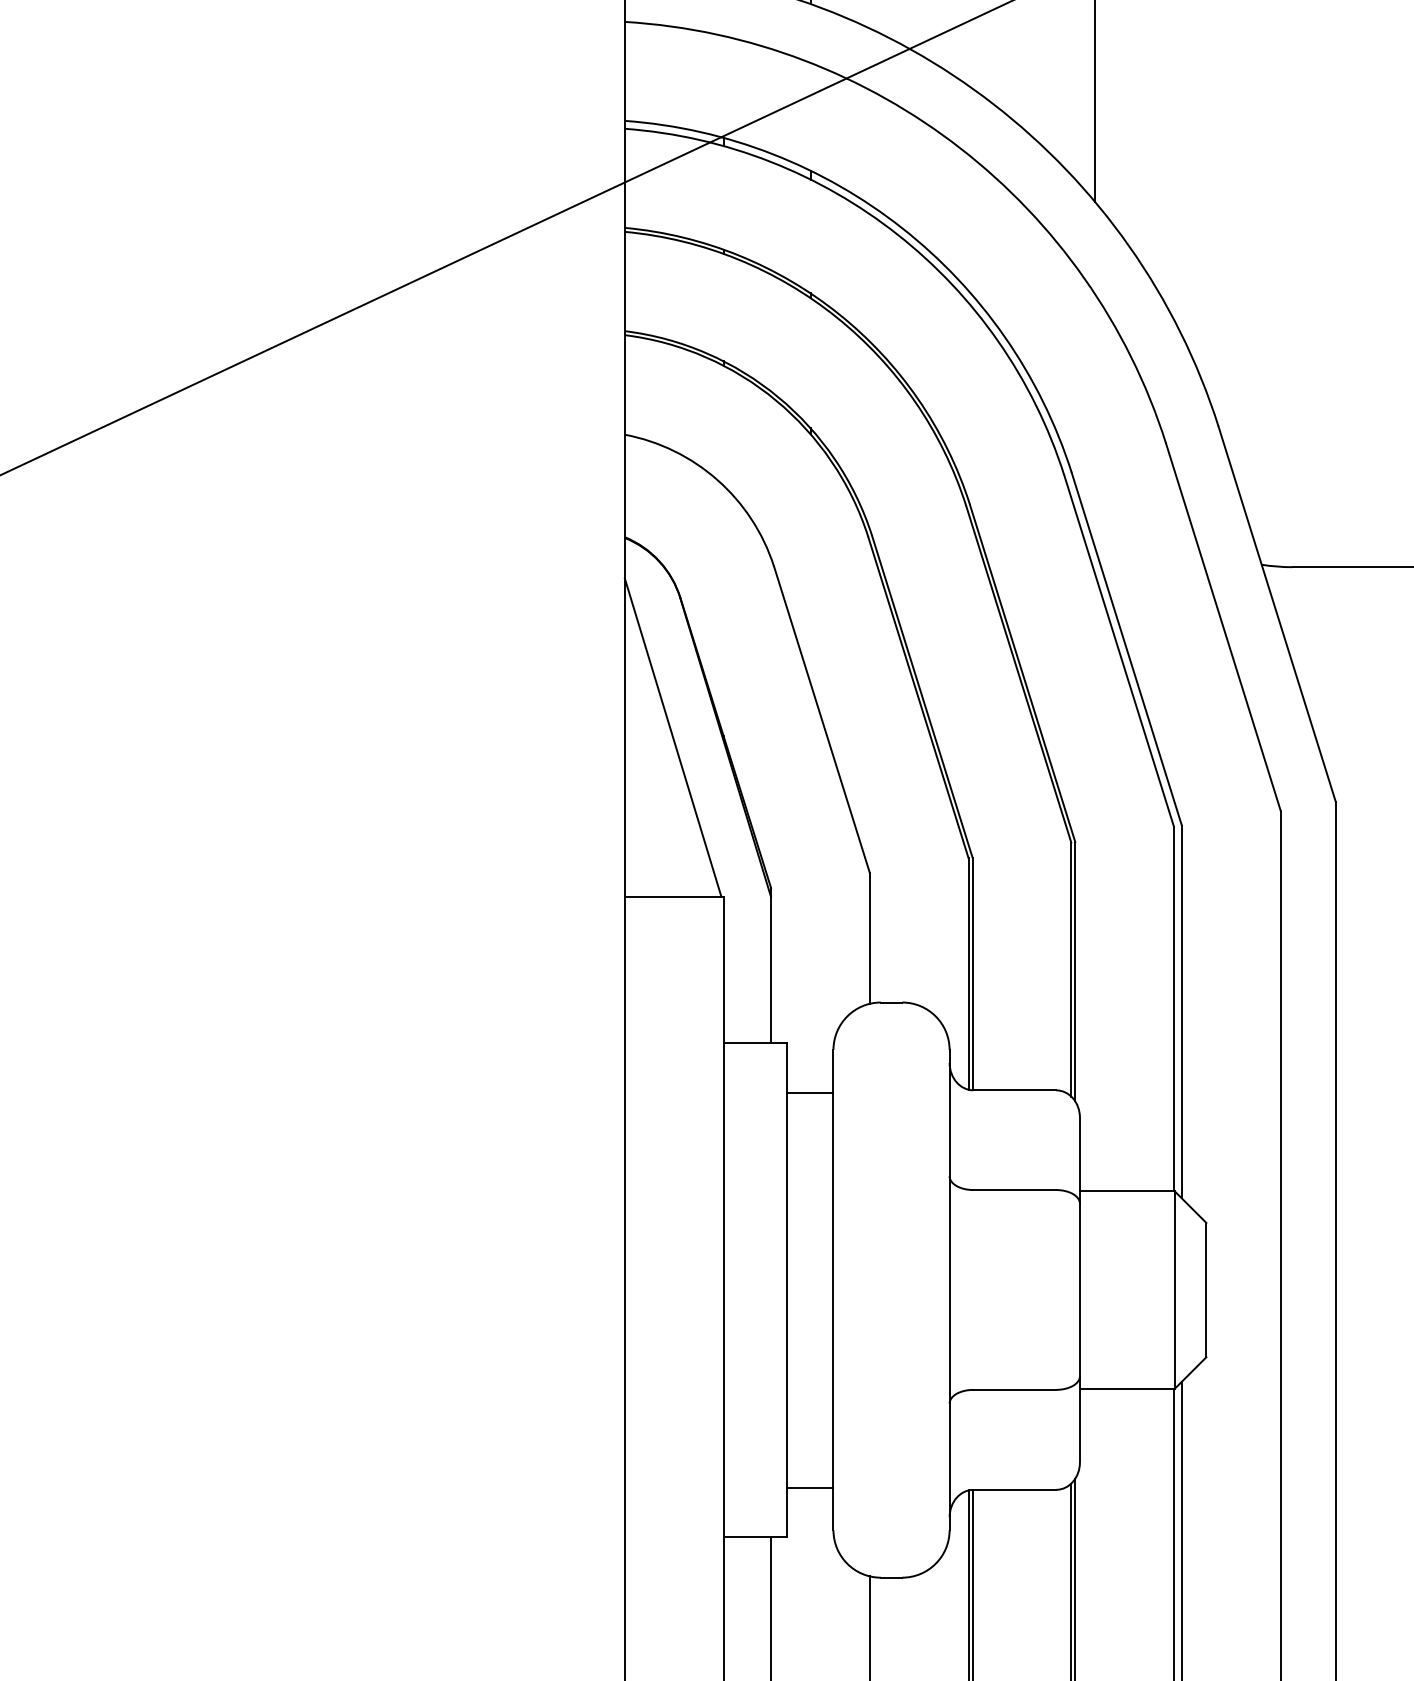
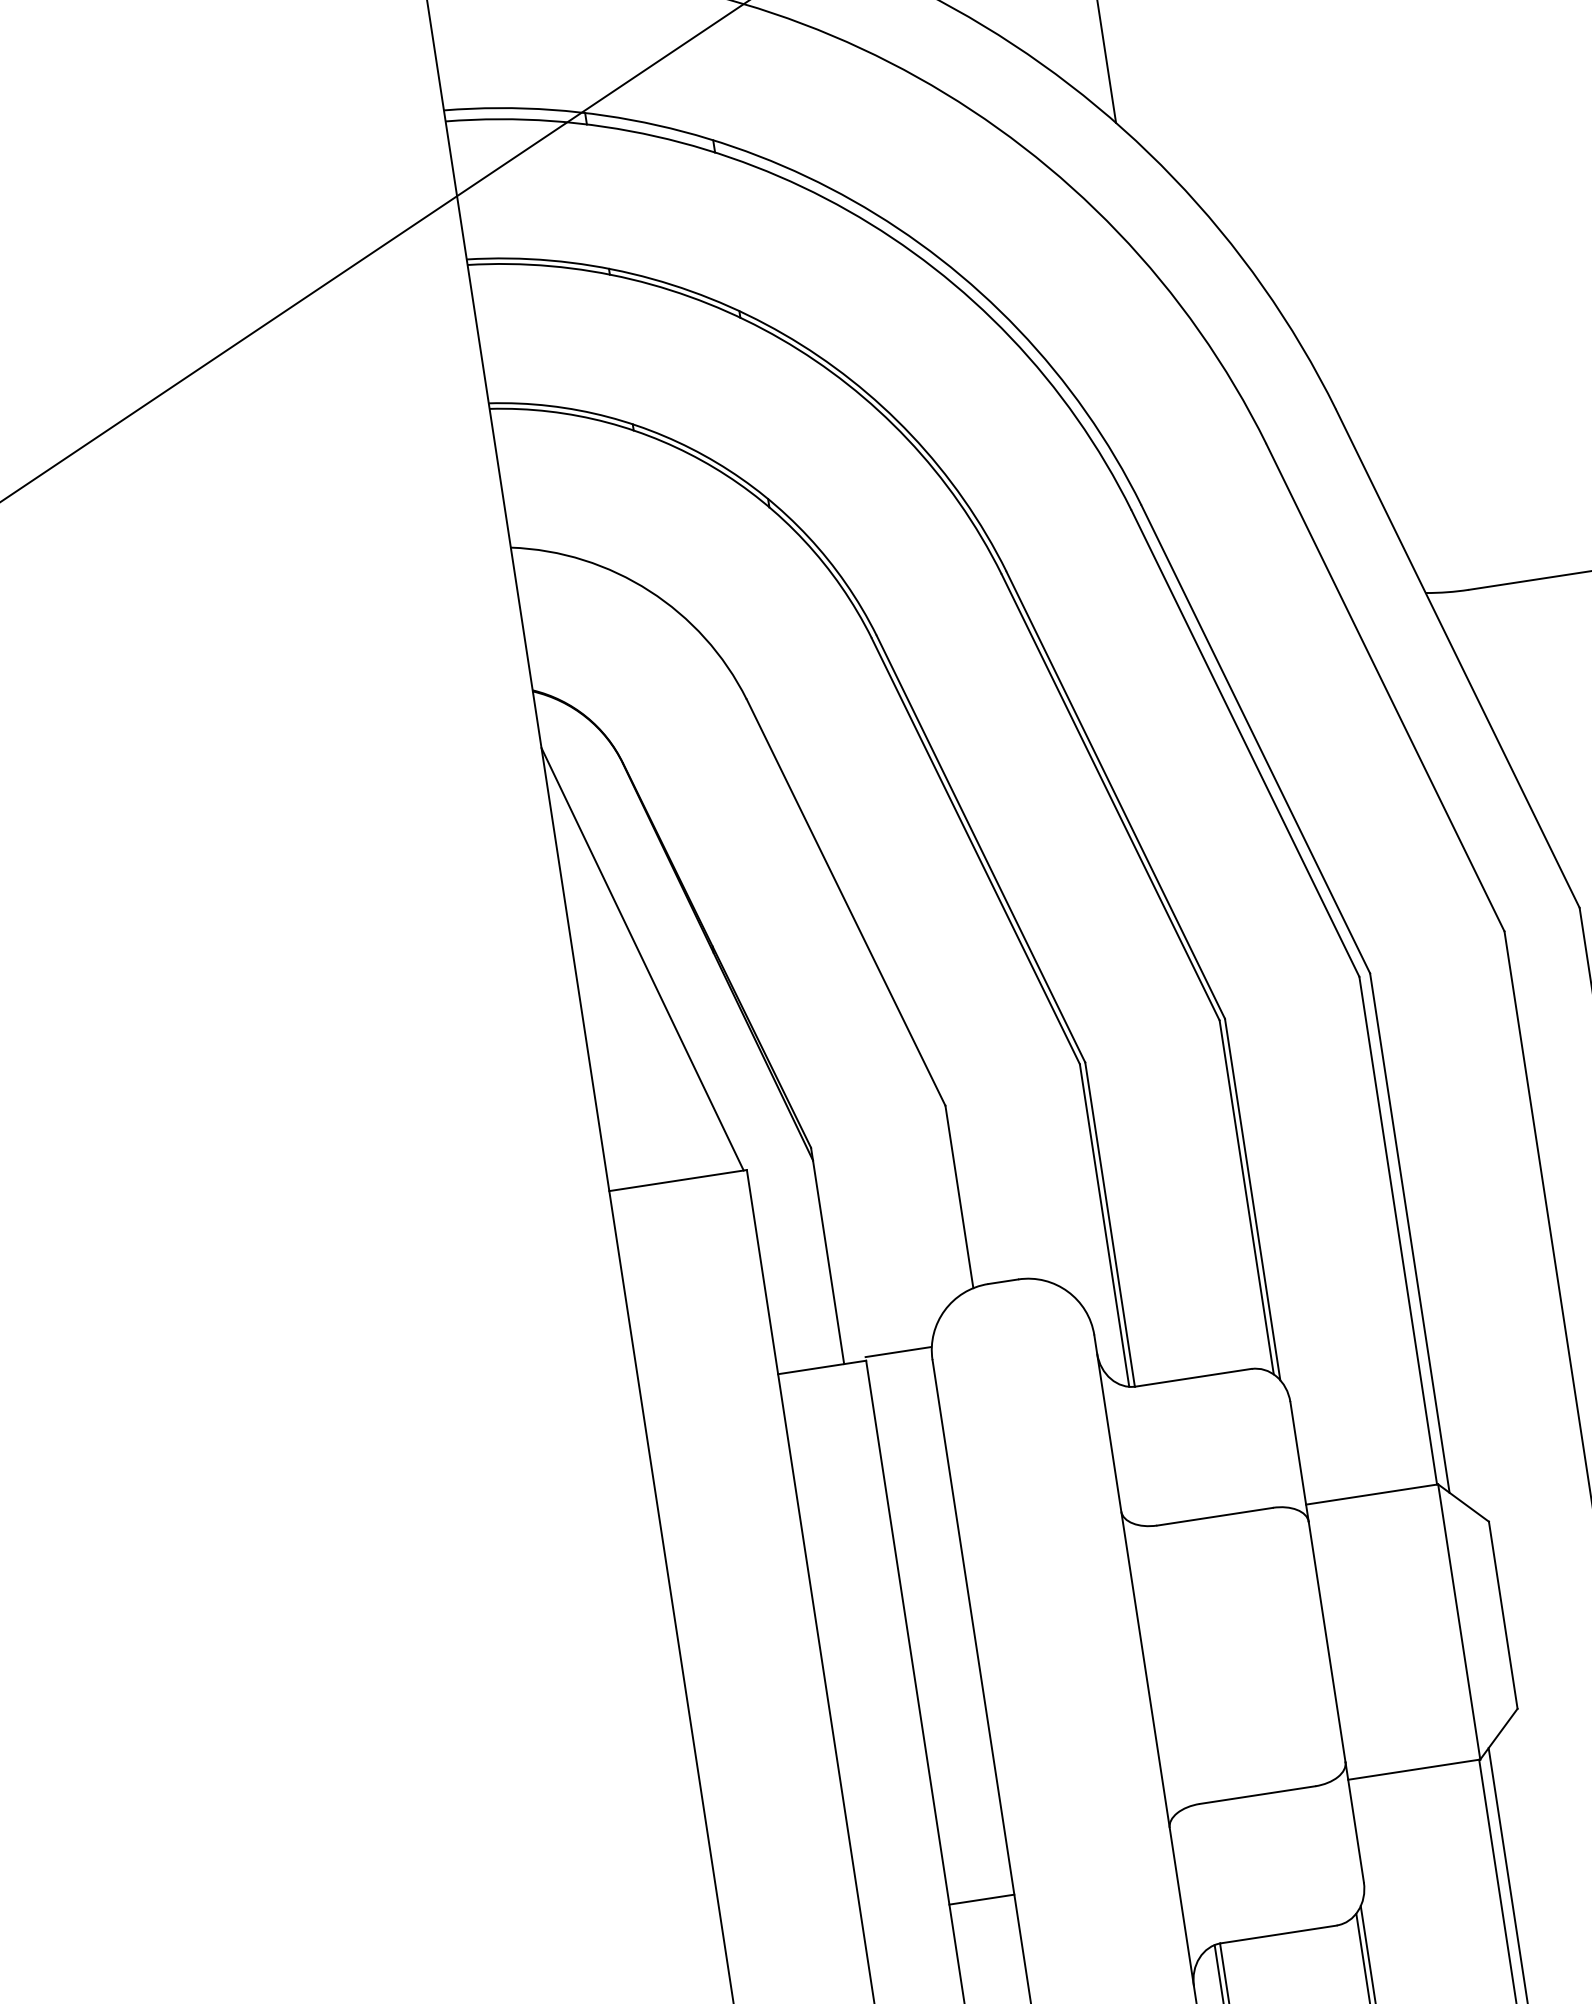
line: (809, 1092) -> (897, 1352), moved
line: (809, 1487) -> (980, 1899), moved

